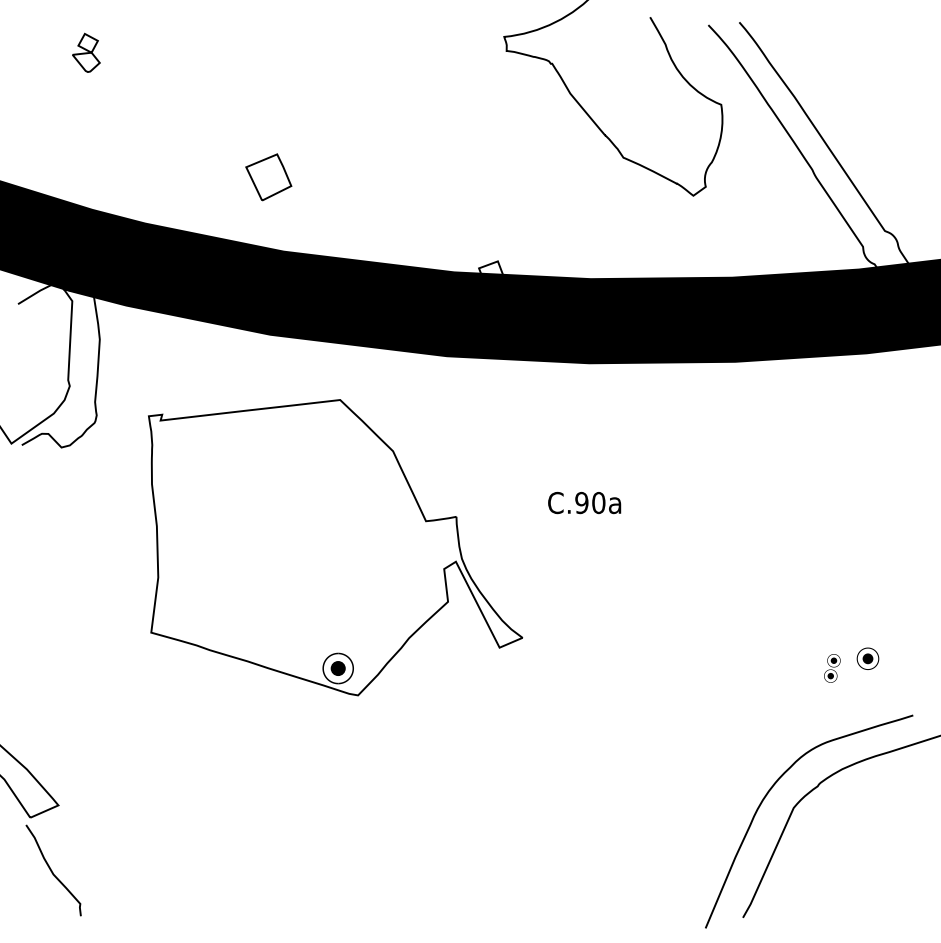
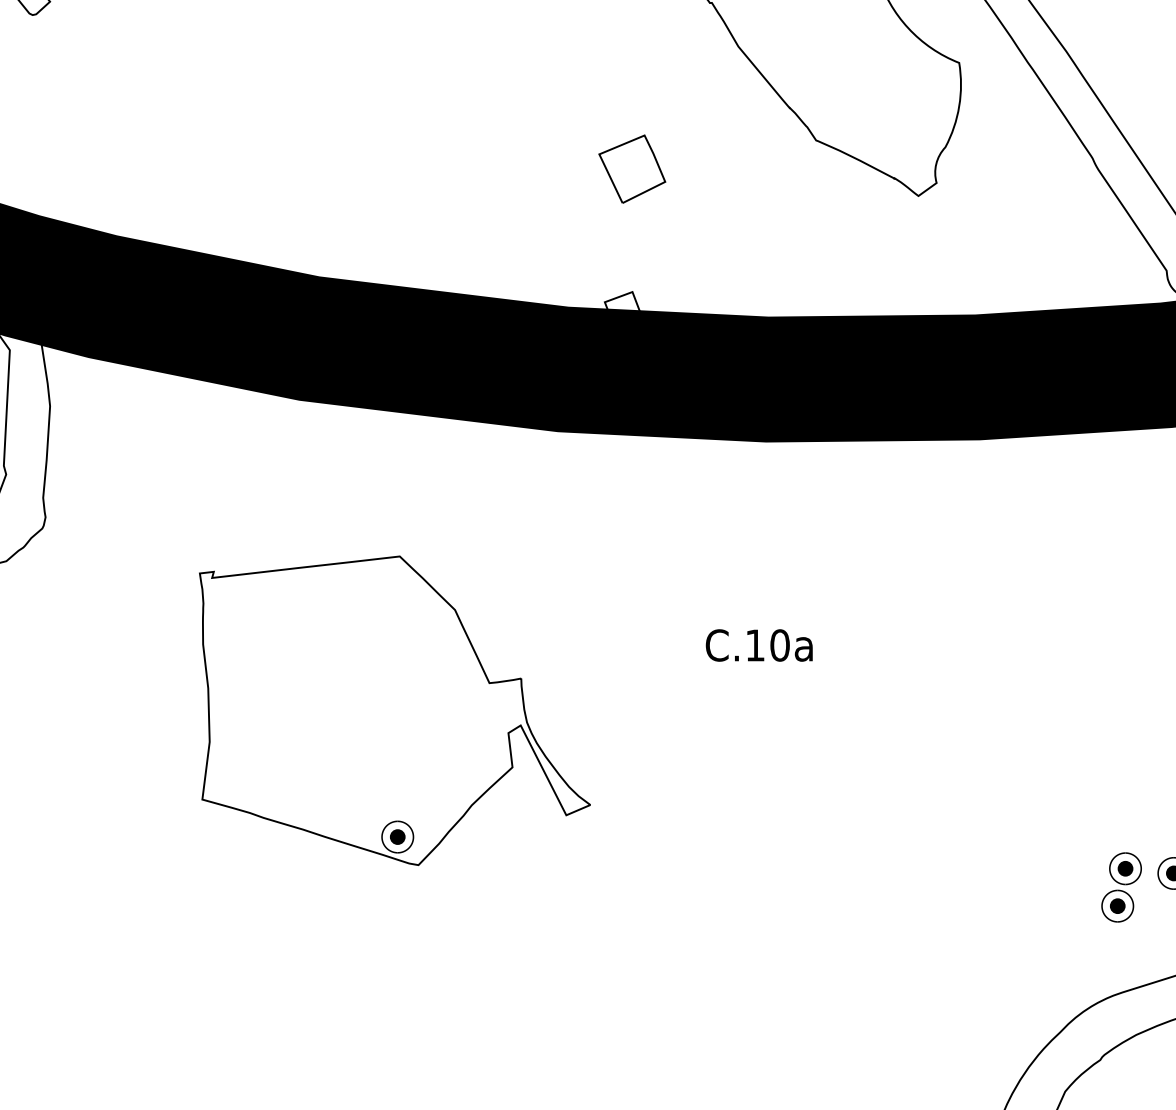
part: (268, 177) -> (631, 169), moved
text: (581, 502) -> (754, 644), C.90a -> C.10a
part: (335, 547) -> (394, 710), size x0.71
part: (832, 668) -> (1121, 887), size x1.67

